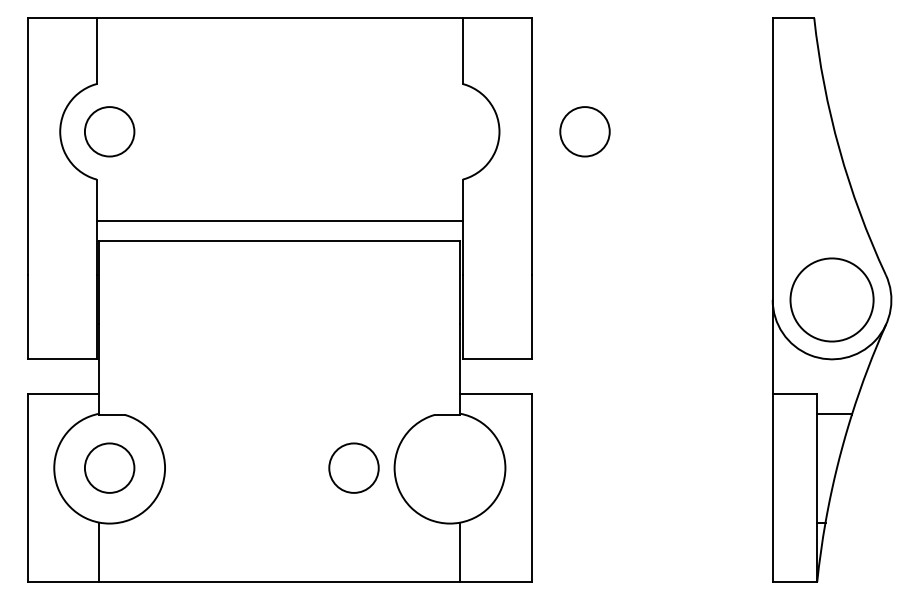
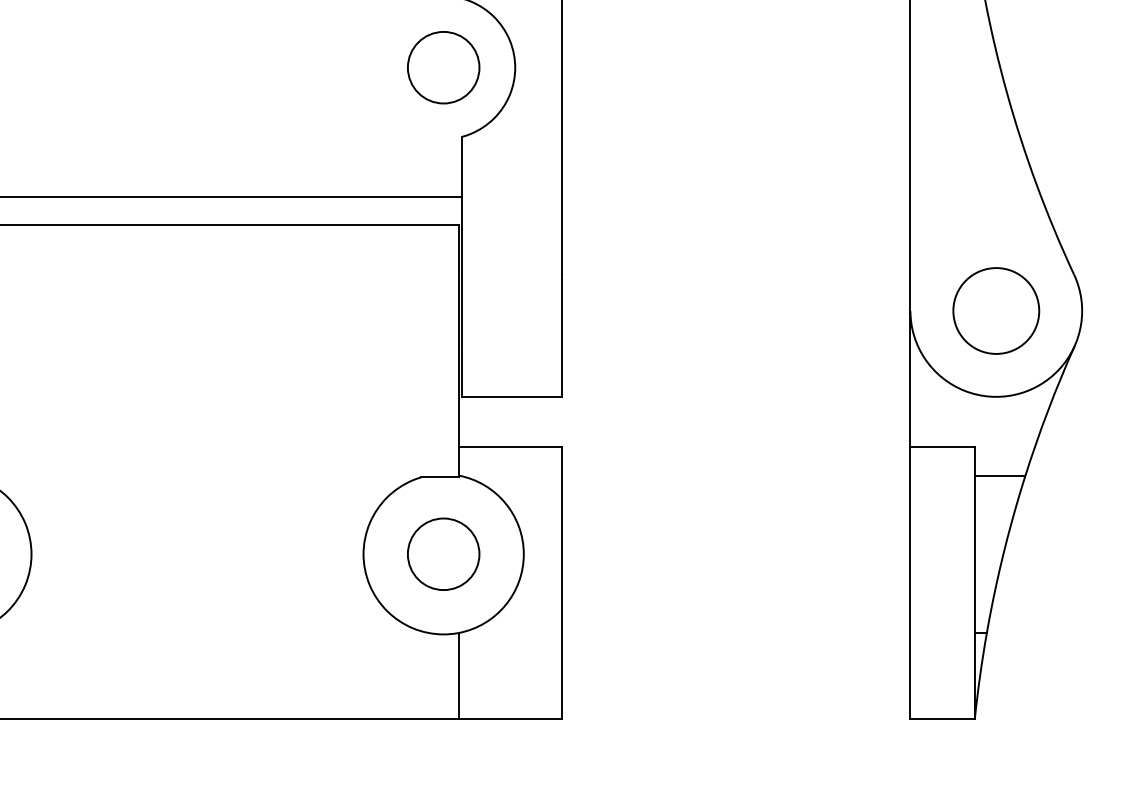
circle: (584, 131) -> (442, 67), moved
circle: (831, 299) -> (995, 310), size x0.71
circle: (353, 467) -> (442, 553), moved

